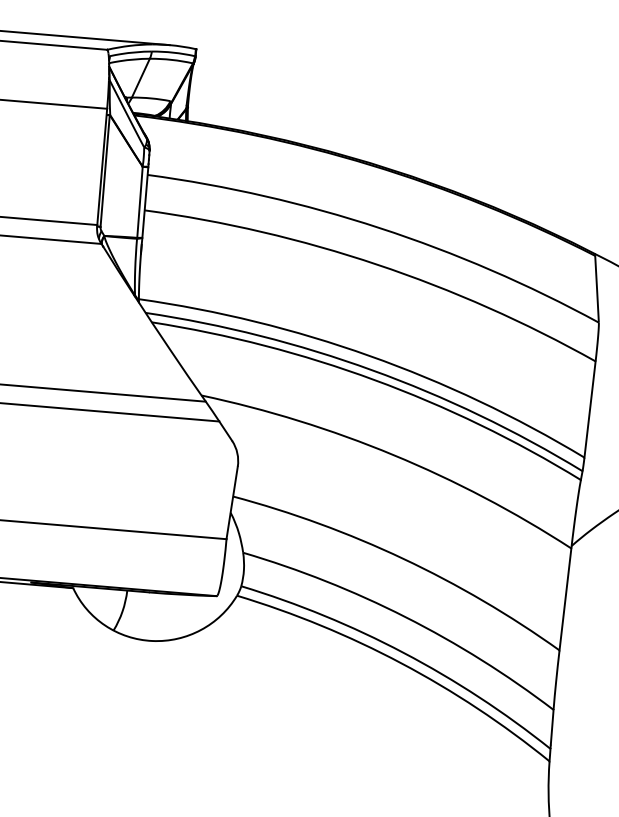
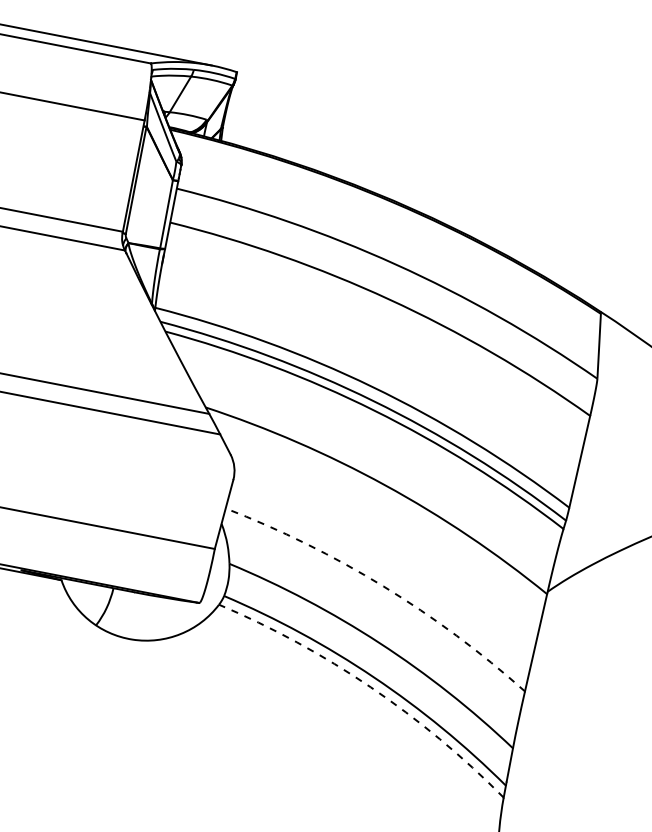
arc: (403, 558) -> (383, 586), solid -> dashed
arc: (401, 663) -> (370, 687), solid -> dashed

